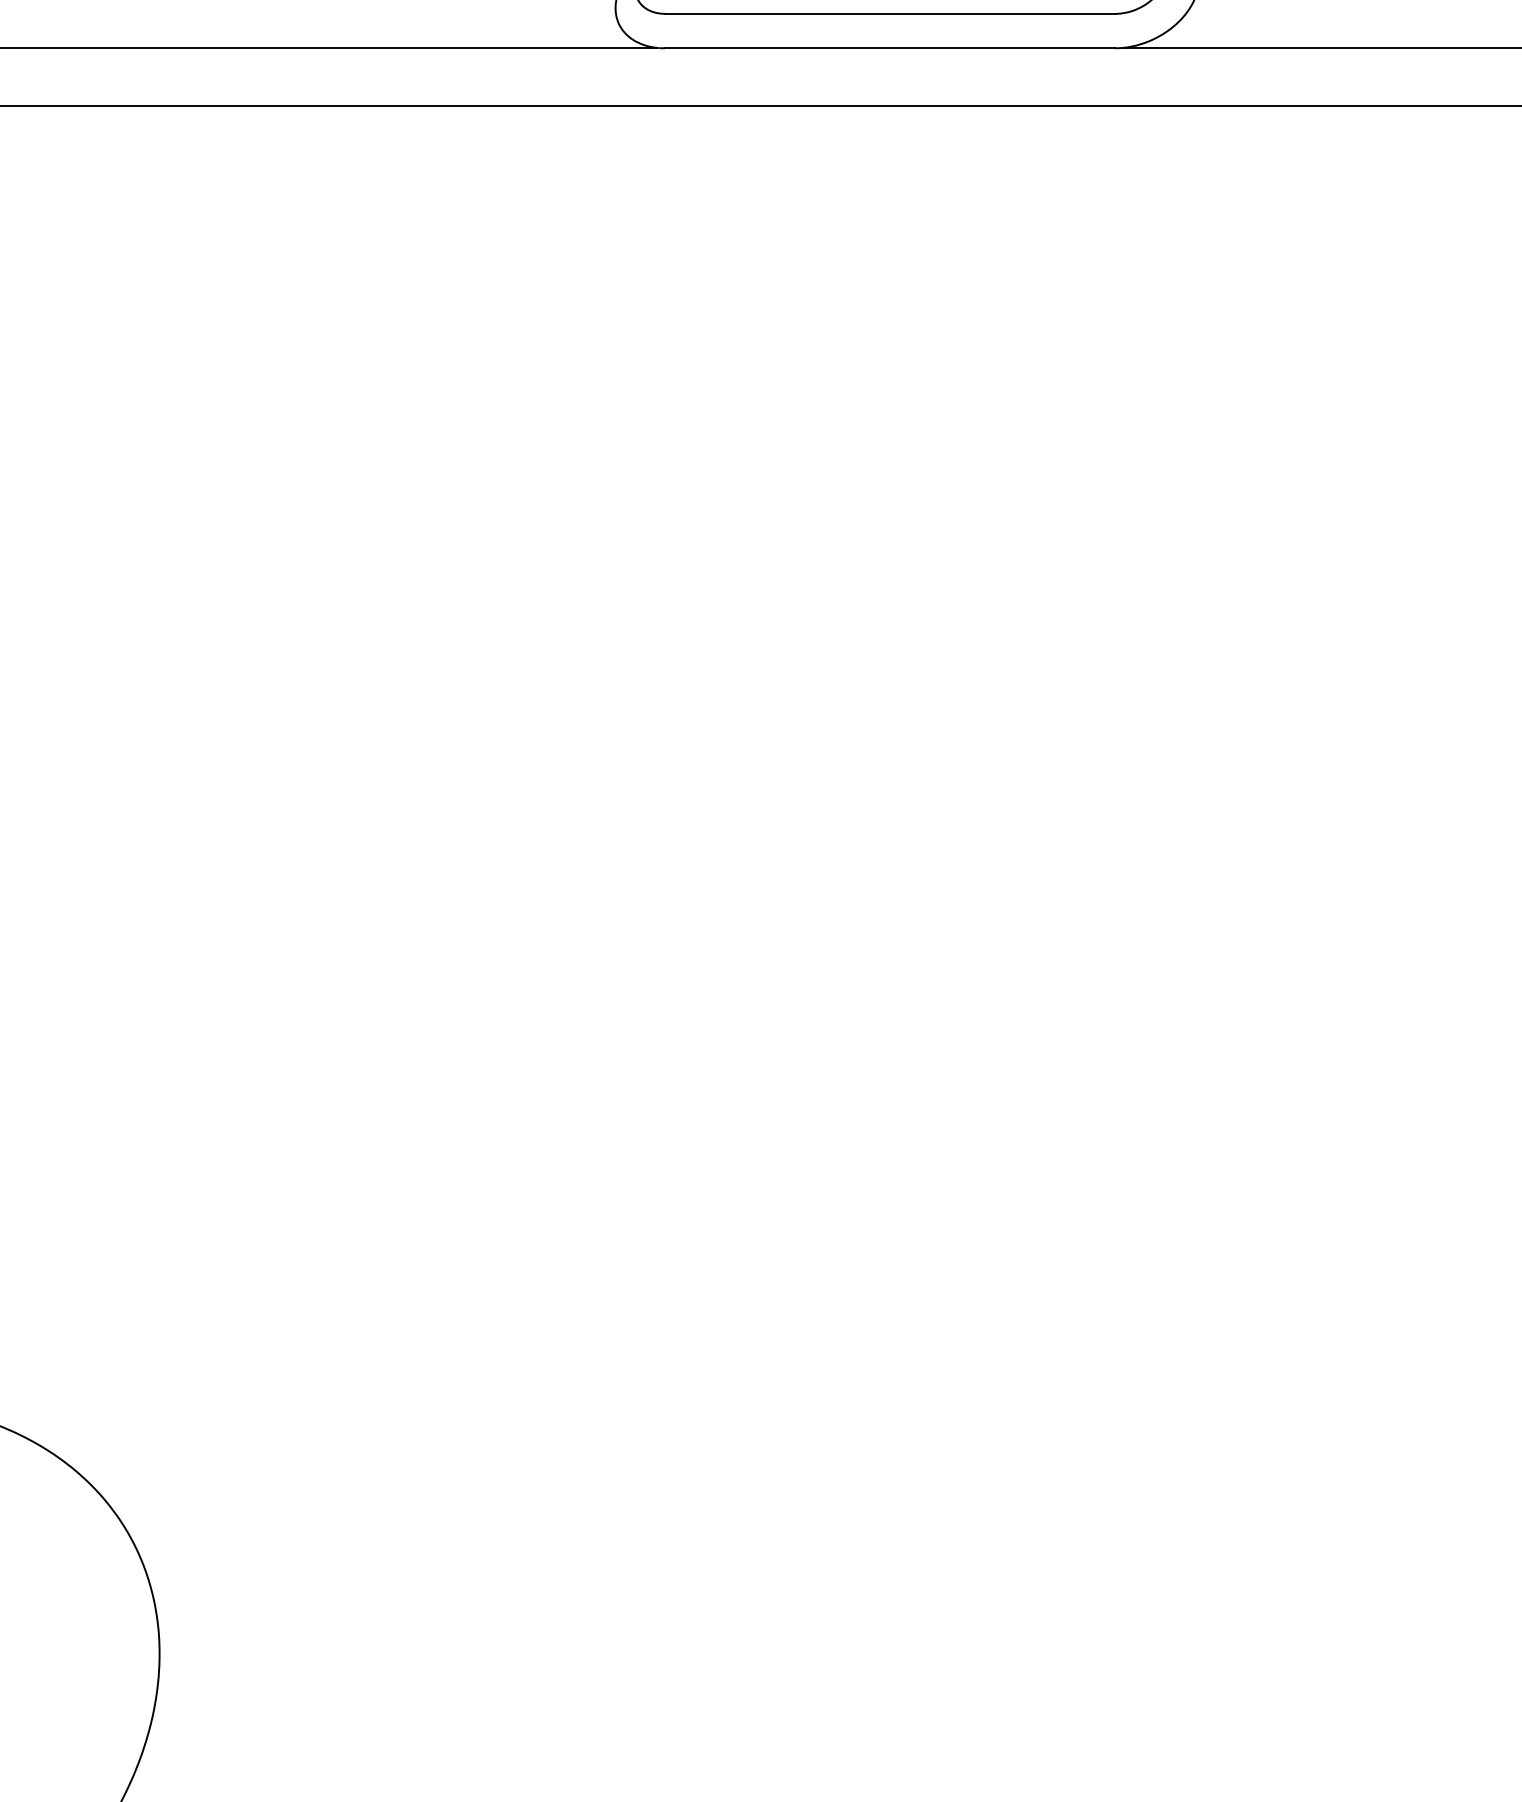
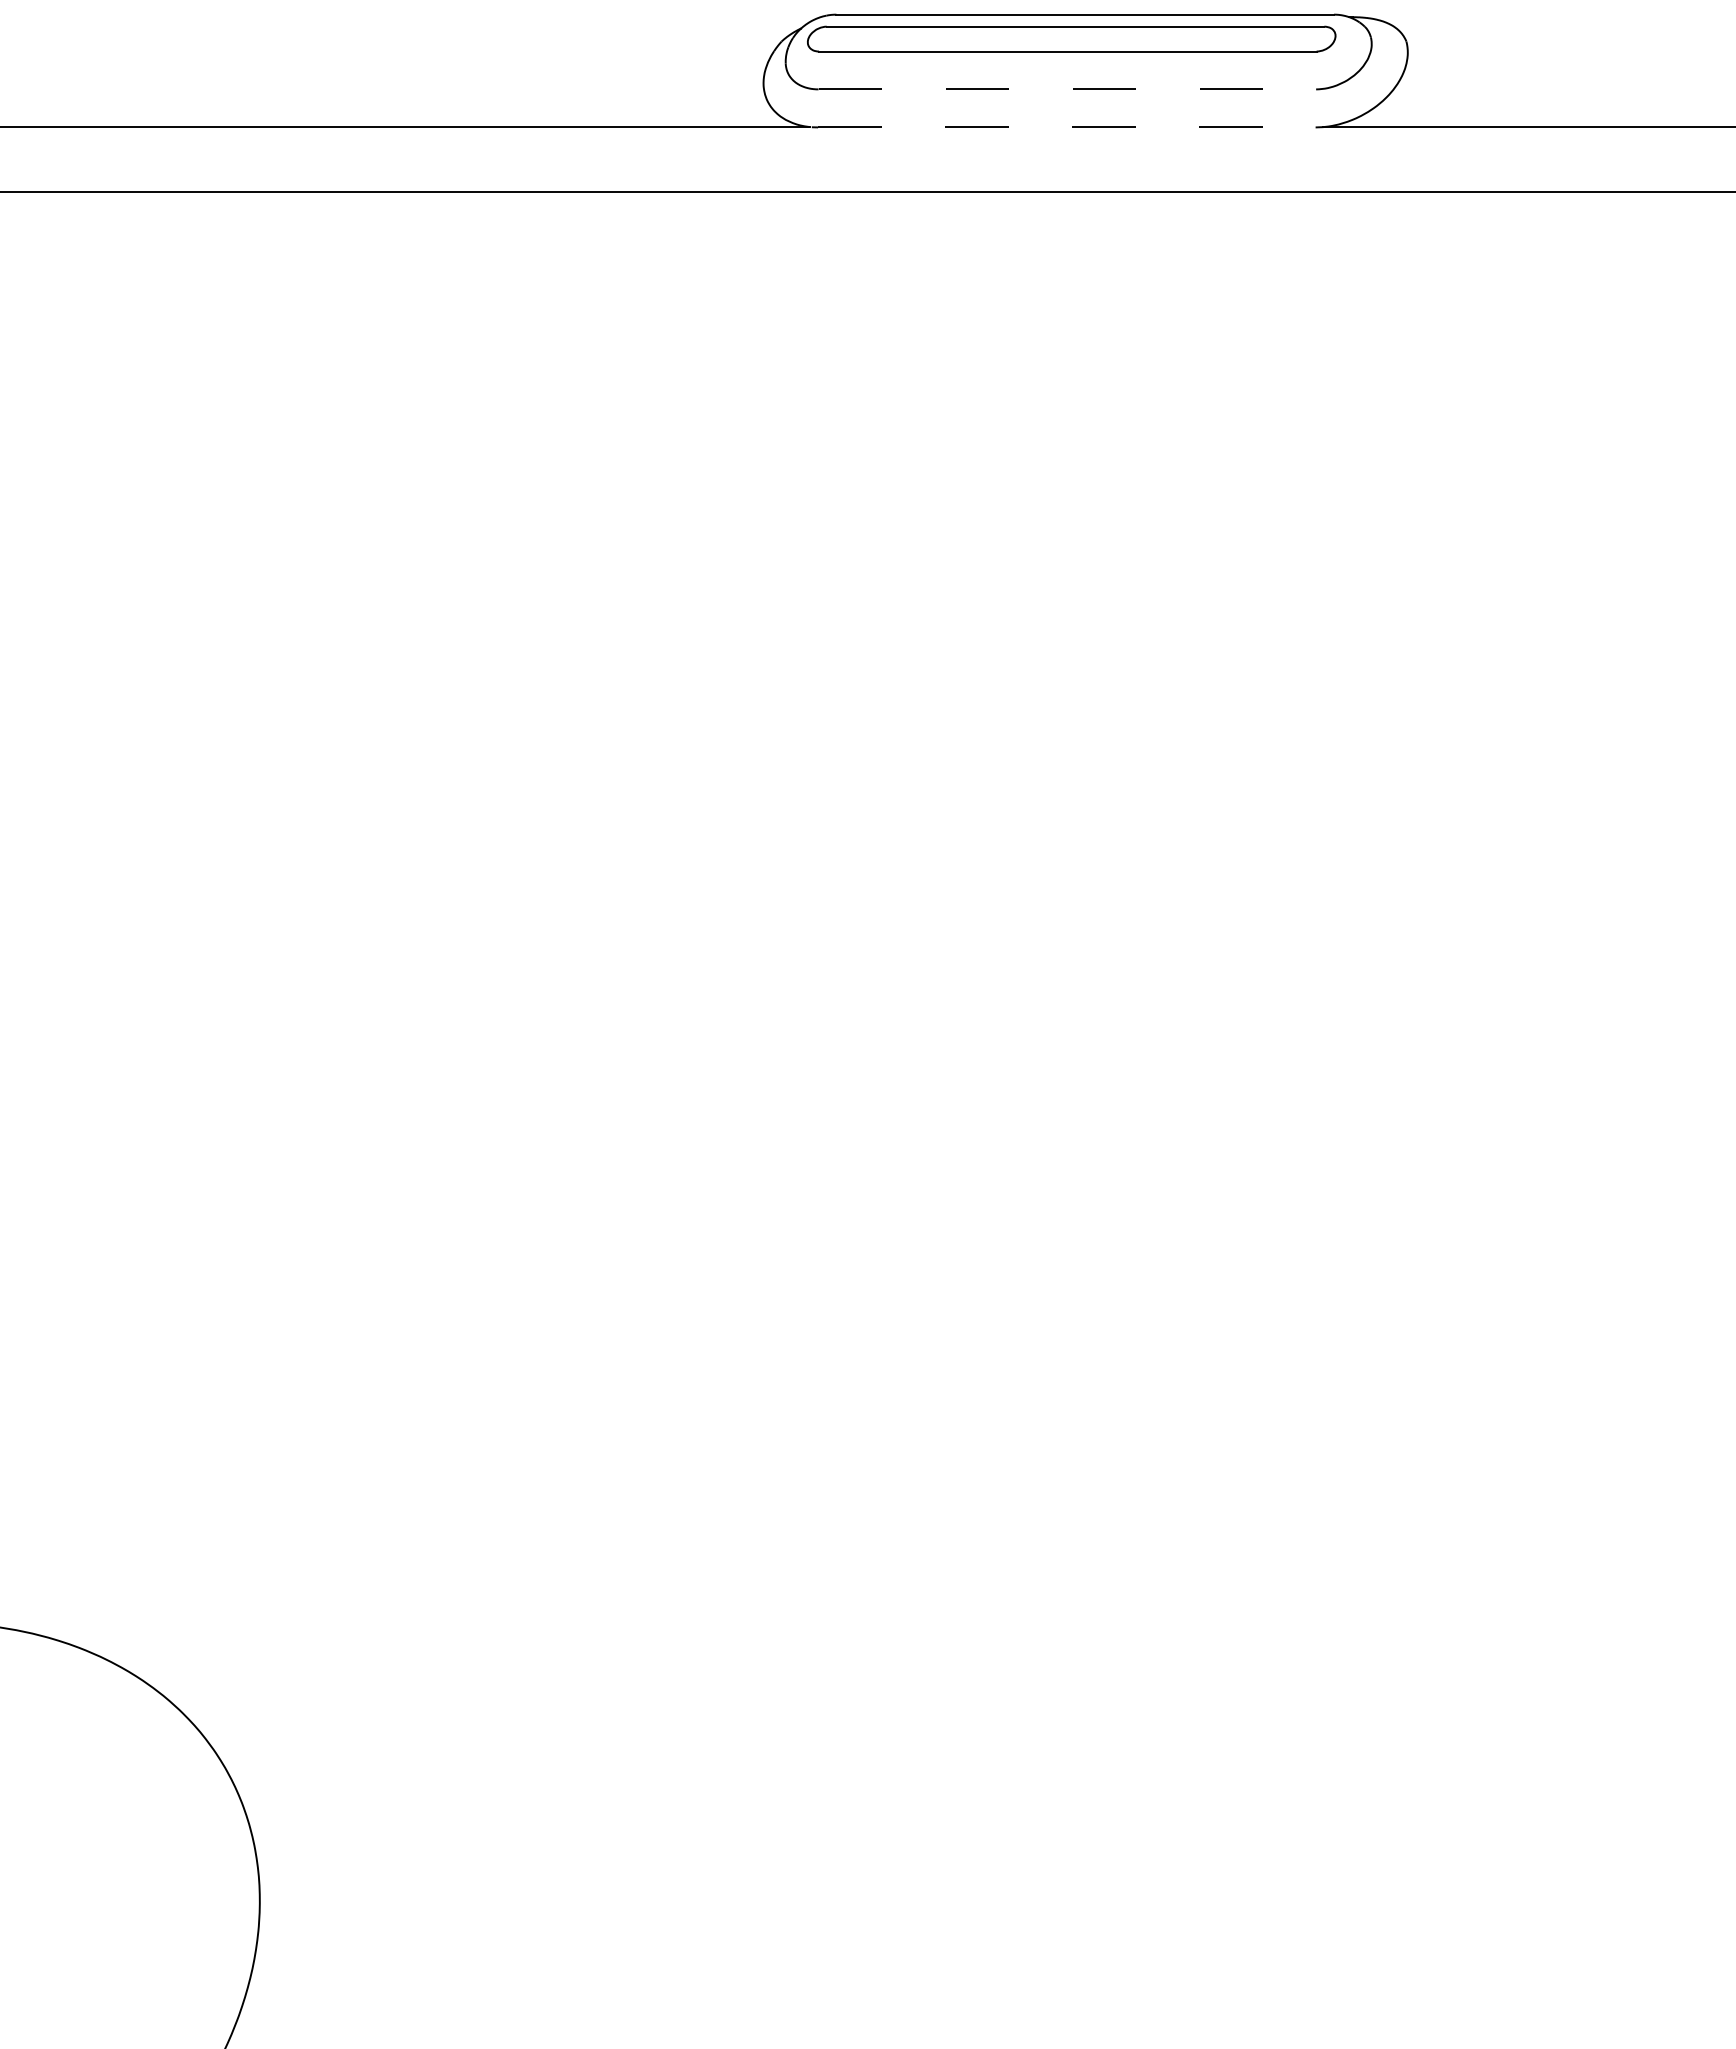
line: (890, 13) -> (1067, 89), solid -> dashed
line: (889, 48) -> (1066, 127), solid -> dashed

